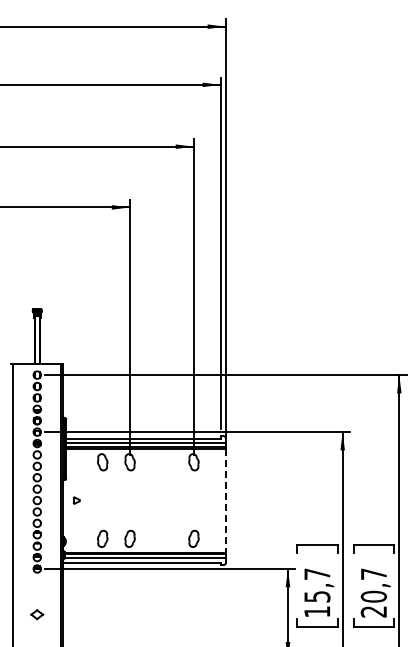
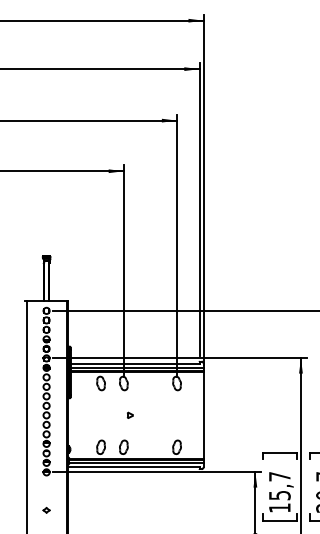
part: (76, 500) -> (130, 415), moved
line: (225, 501) -> (203, 416), dashed -> solid
part: (37, 614) -> (46, 510), size x0.62

